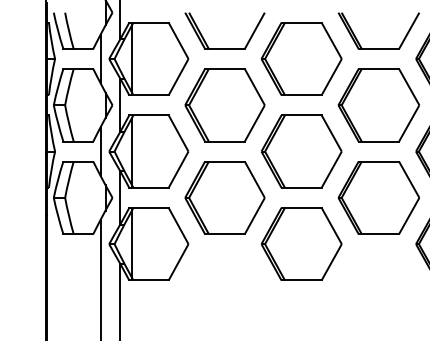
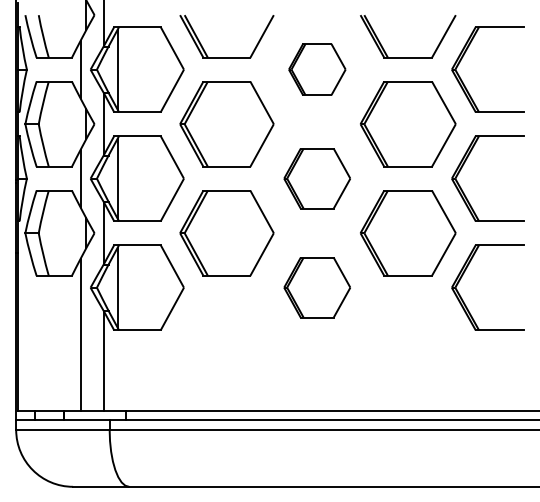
part: (301, 58) -> (317, 69), size x0.6
part: (301, 151) -> (317, 178), size x0.7
part: (301, 243) -> (317, 287), size x0.7

